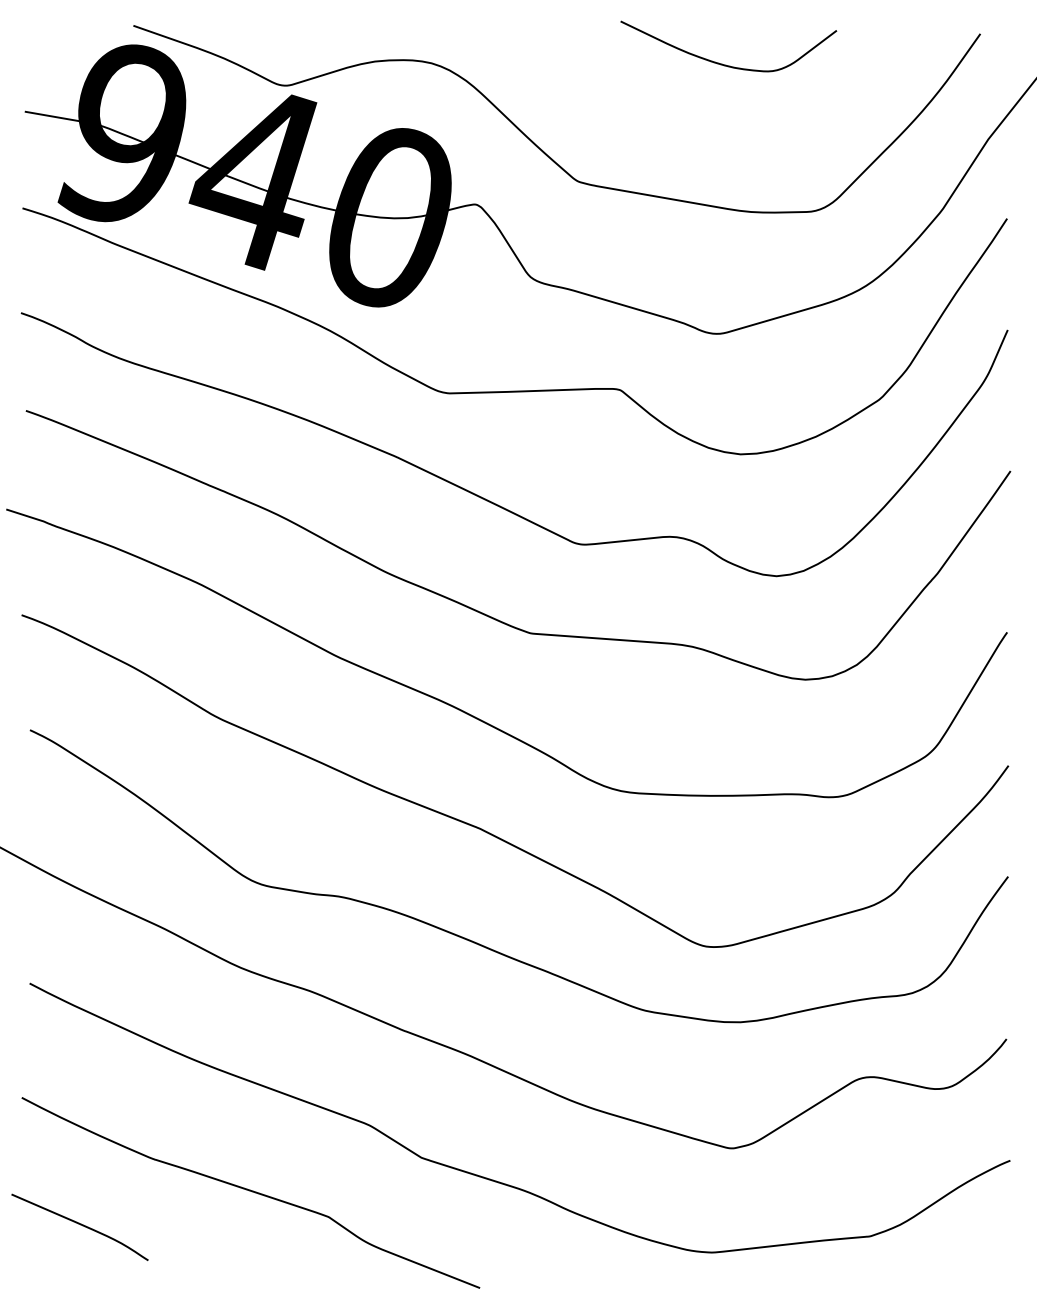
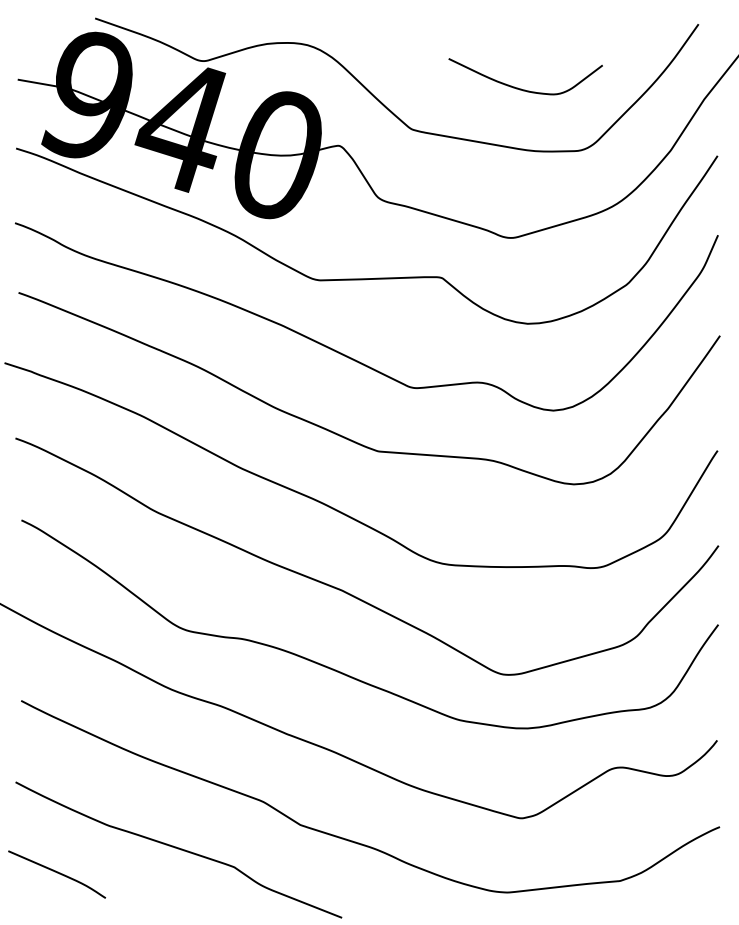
curve: (722, 63) -> (521, 88), moved

